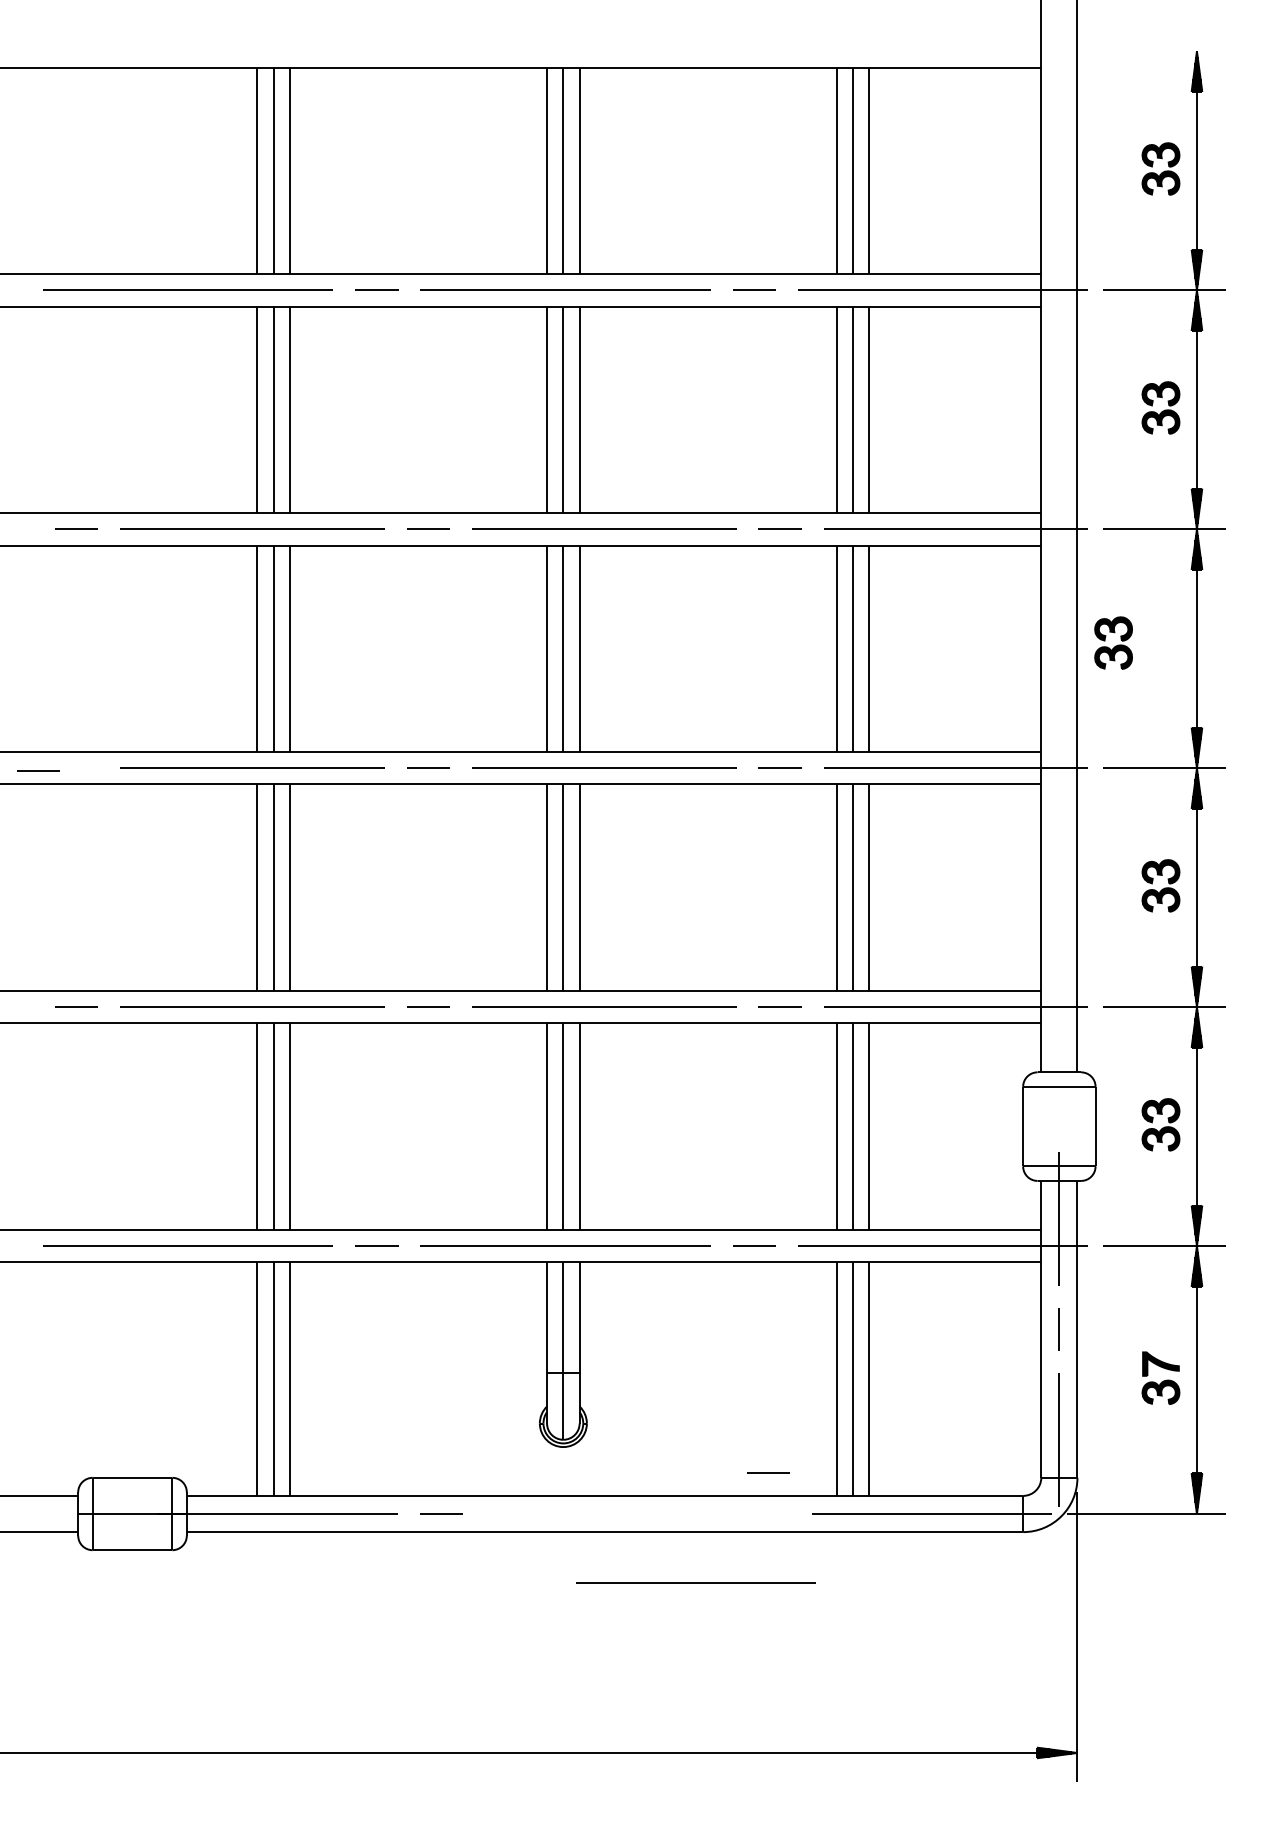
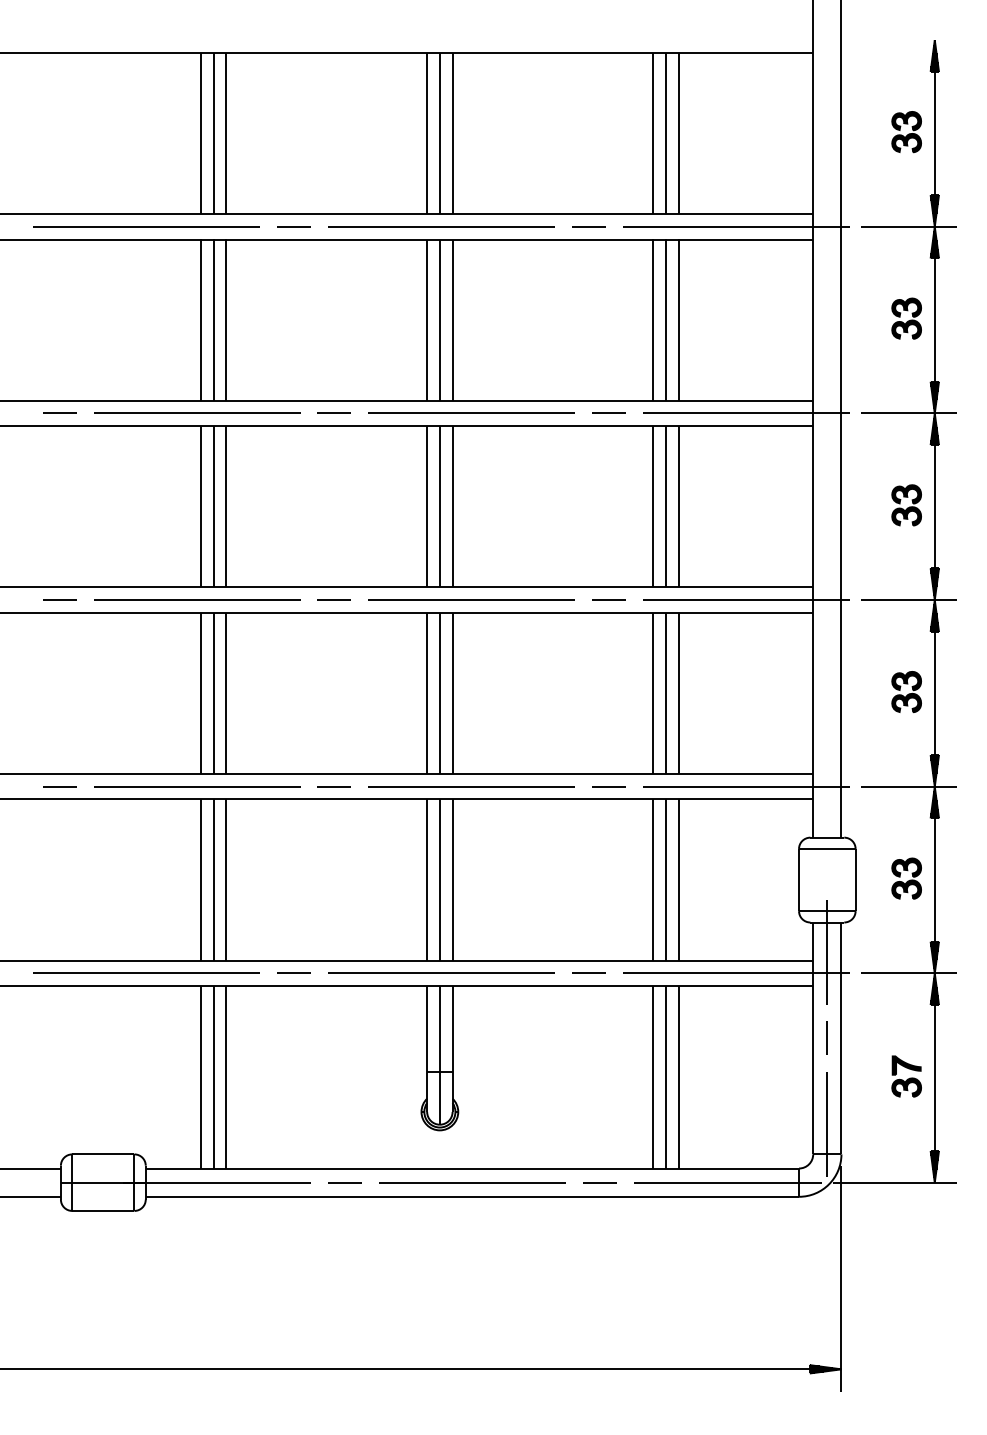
part: (1113, 643) -> (906, 505), moved
line: (37, 769) -> (59, 599), moved
line: (767, 1472) -> (599, 1182), moved
line: (696, 1582) -> (472, 1182), moved

